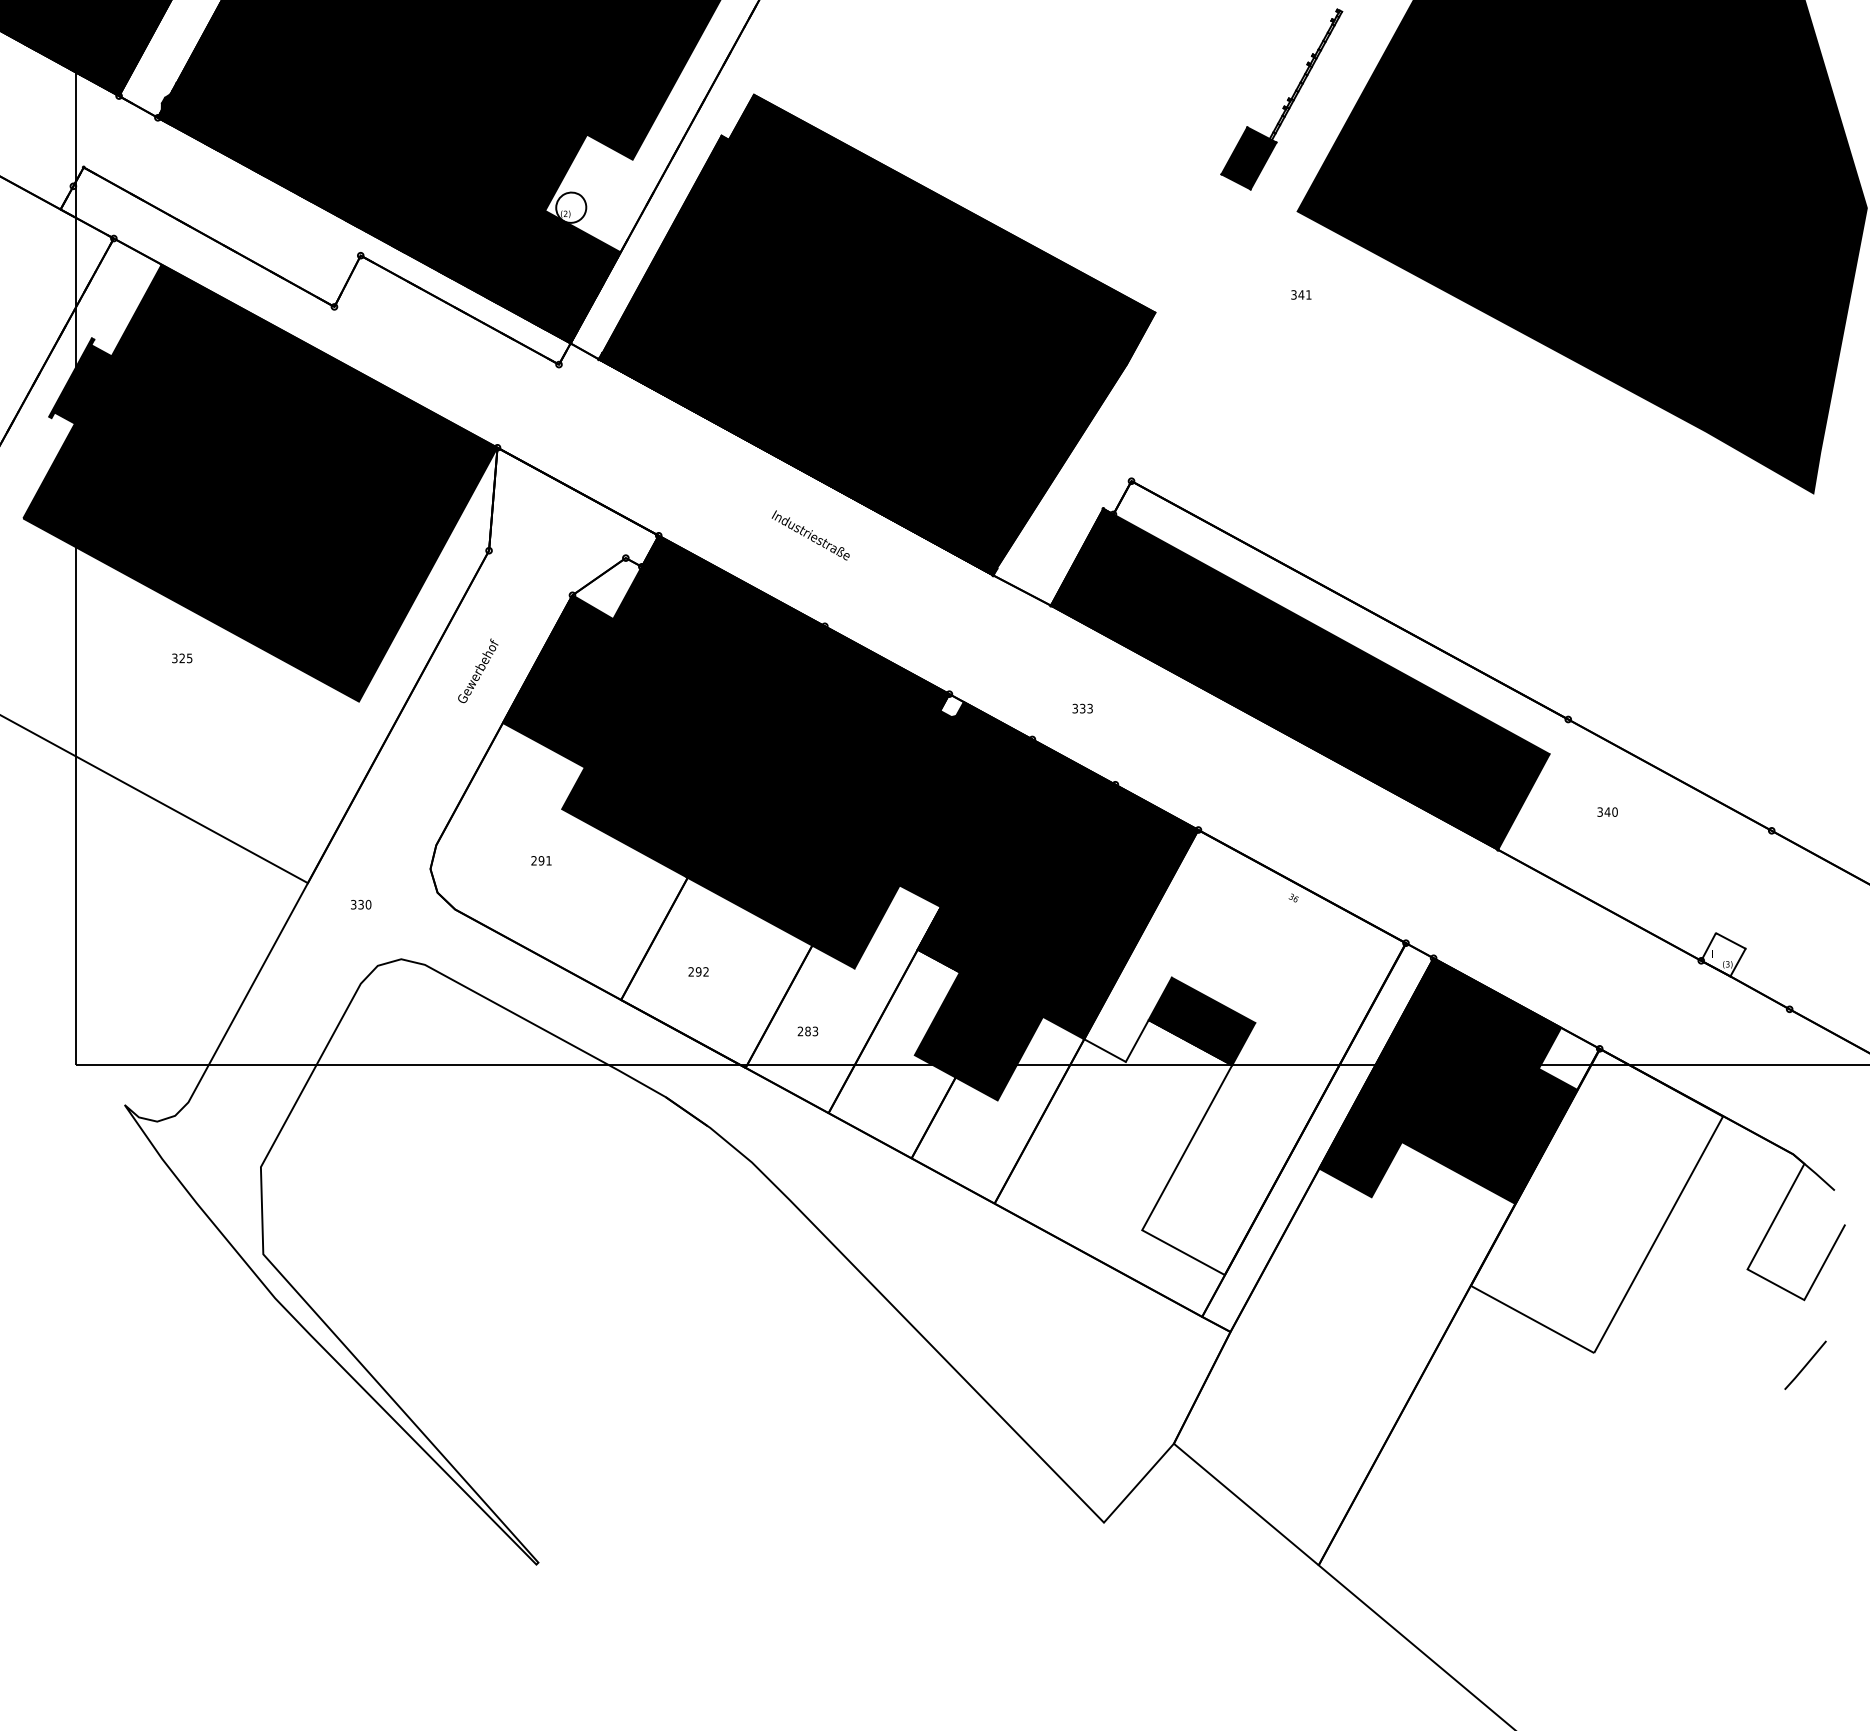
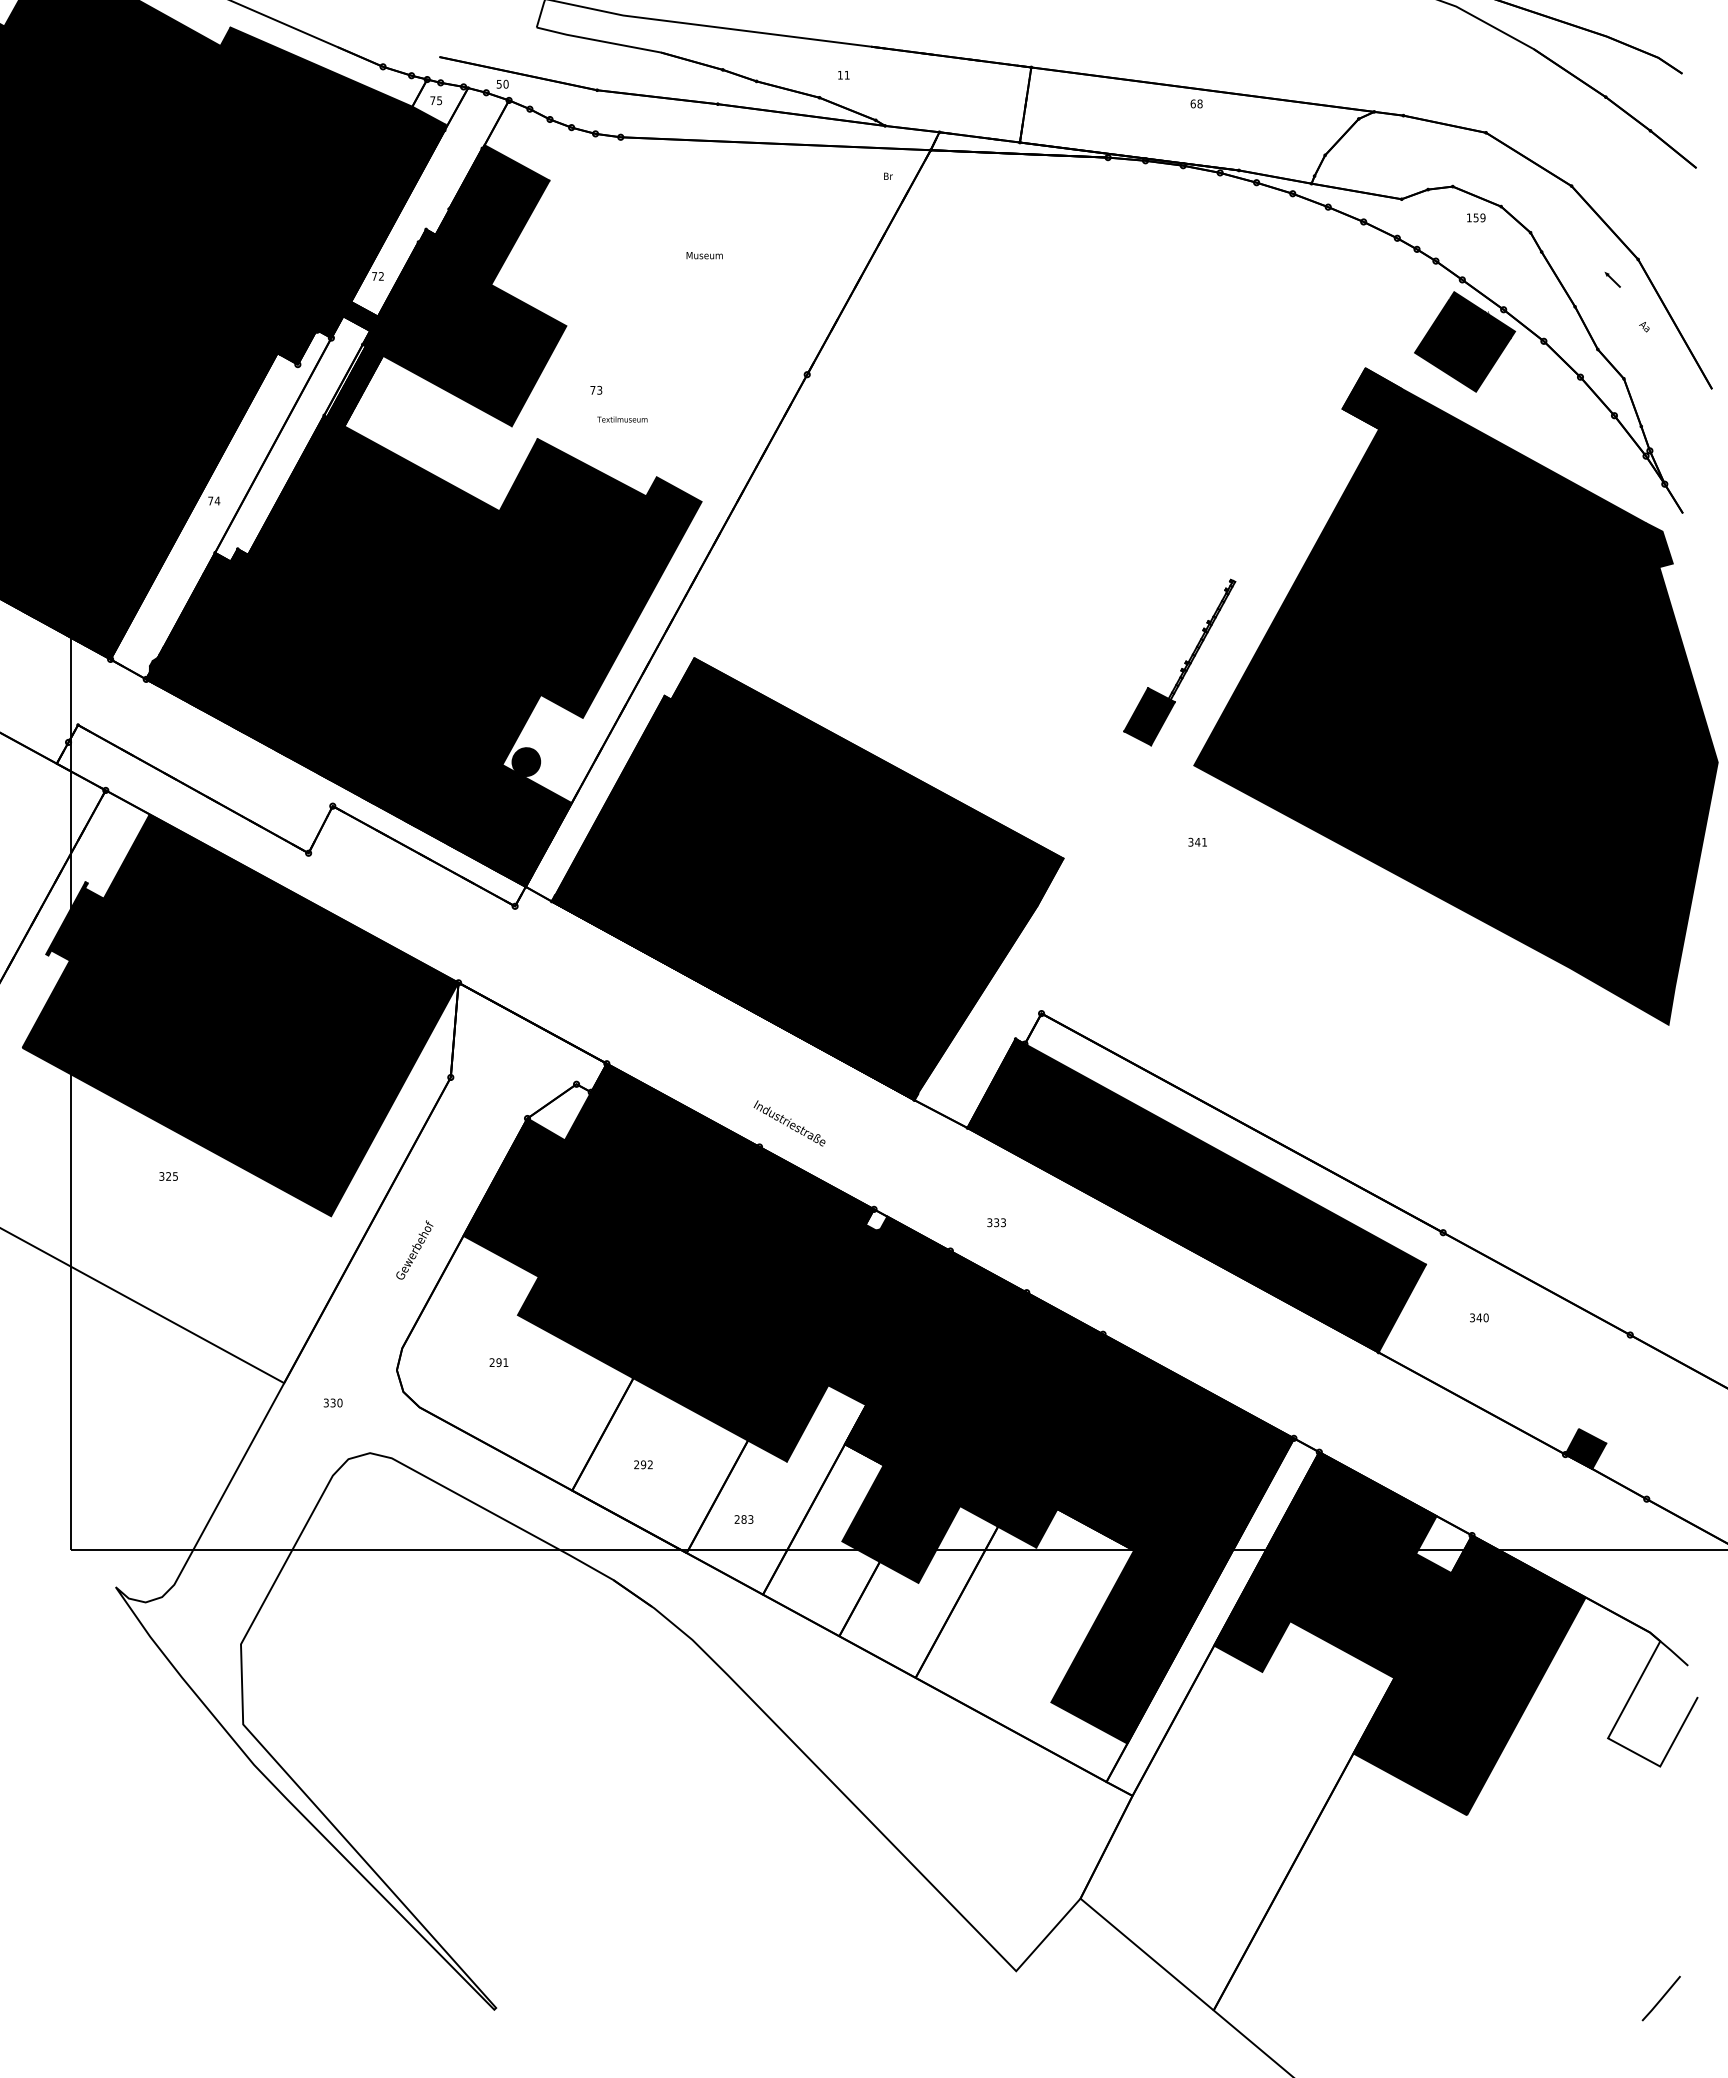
fill: (571, 207) -> (526, 761), added
text: (810, 535) -> (789, 1123), moved
text: (477, 670) -> (414, 1249), moved
fill: (1723, 954) -> (1585, 1448), added
fill: (1244, 1052) -> (1145, 1538), added
fill: (1596, 1201) -> (1469, 1675), added
line: (1804, 1365) -> (1660, 1998), moved

